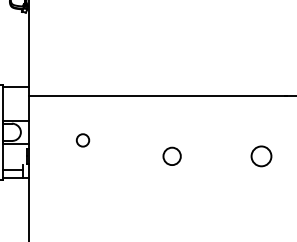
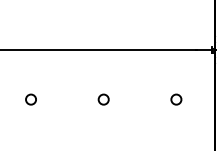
circle: (82, 140) -> (30, 99), moved
circle: (172, 156) -> (103, 99), size x0.71
circle: (261, 156) -> (176, 99), size x0.62

